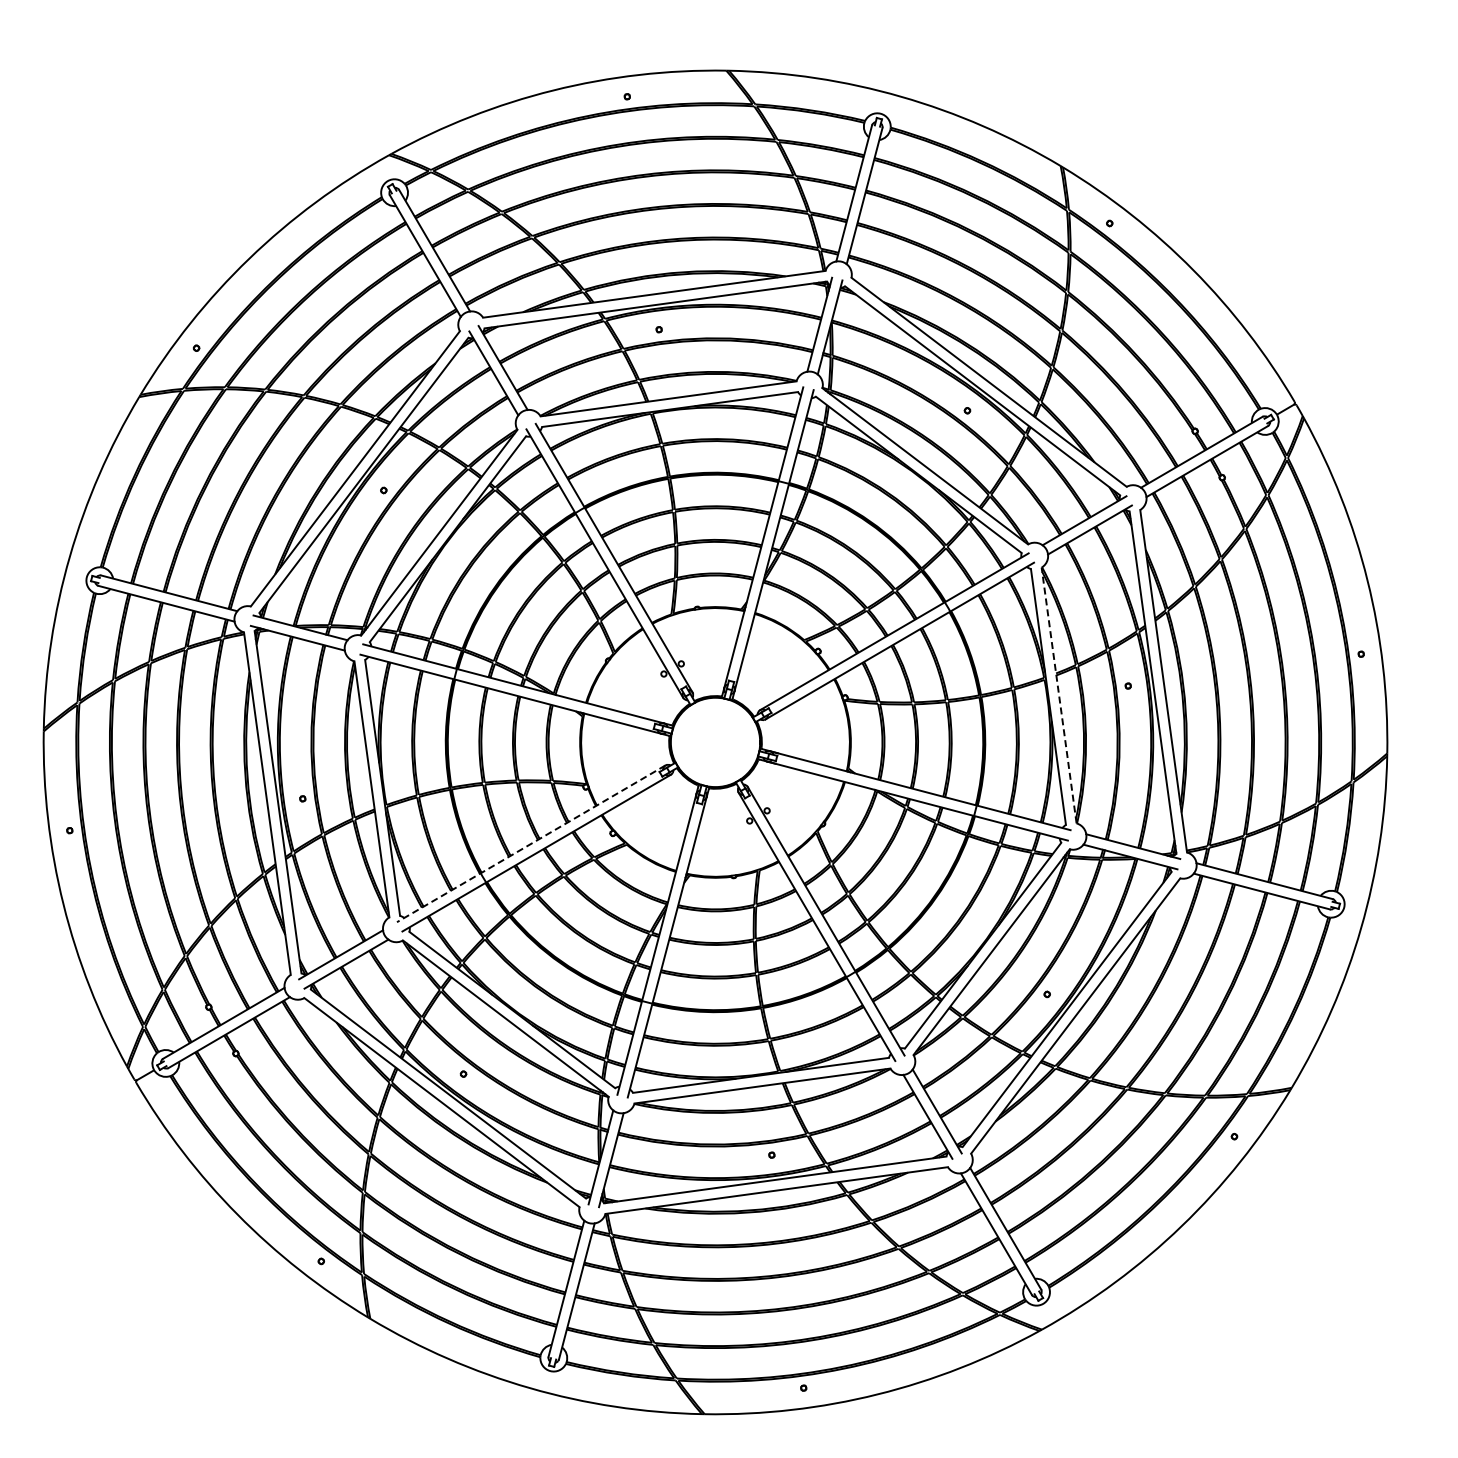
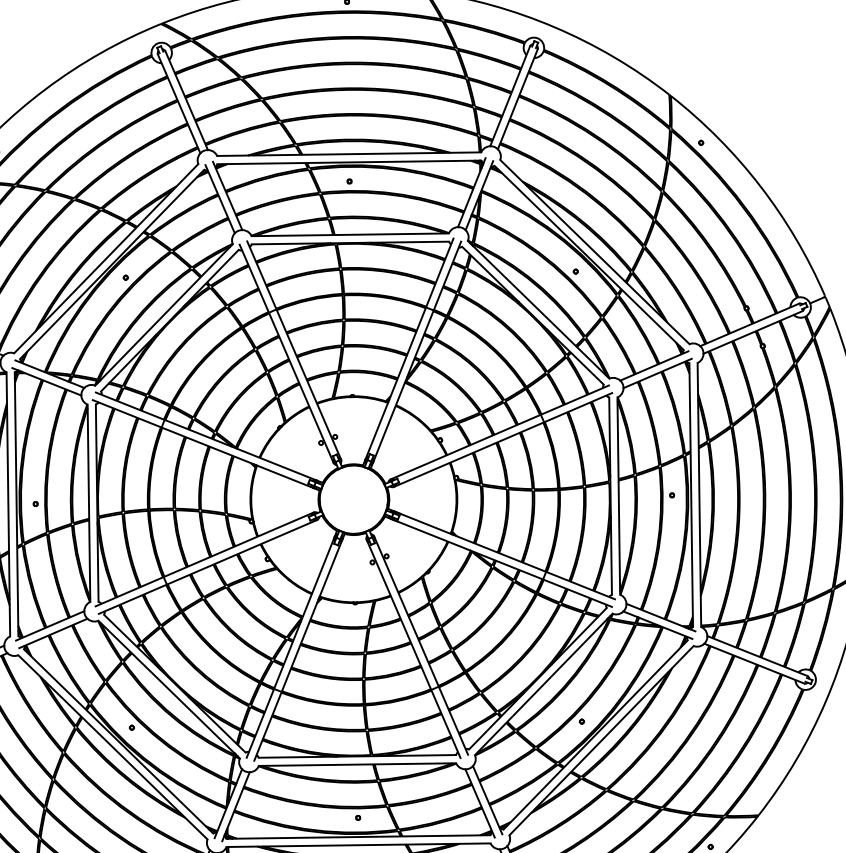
line: (1059, 695) -> (619, 496), dashed -> solid
line: (530, 844) -> (204, 559), dashed -> solid

